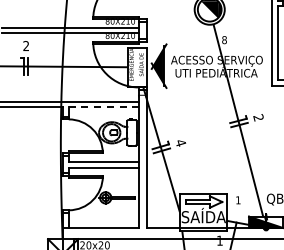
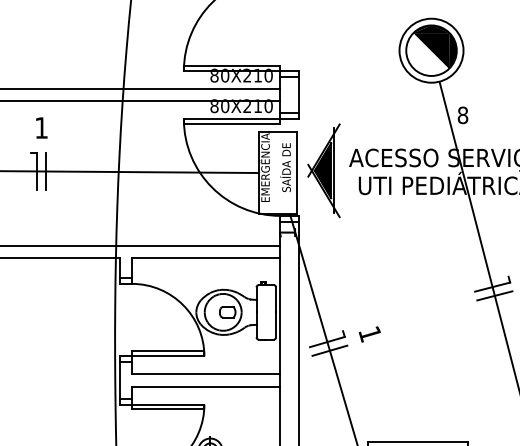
text: (26, 45) -> (42, 126), 2 -> 1
line: (103, 107) -> (205, 258), dashed -> solid
text: (180, 142) -> (369, 332), 4 -> 1

